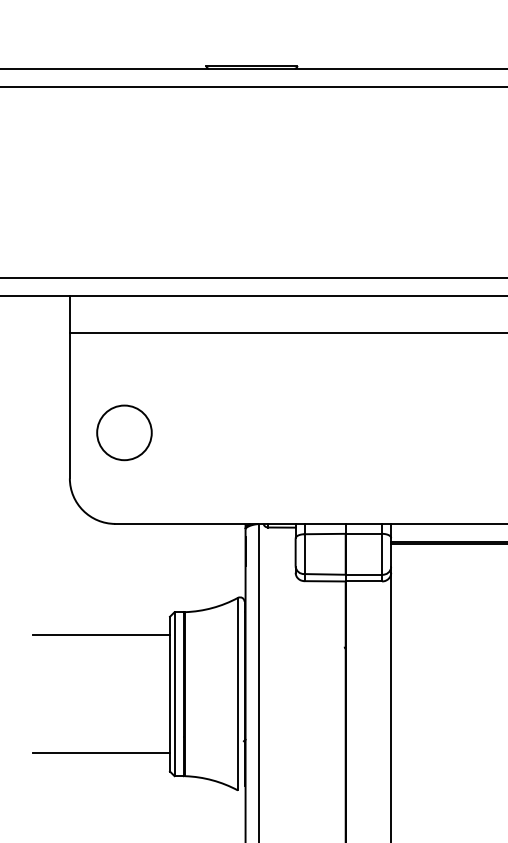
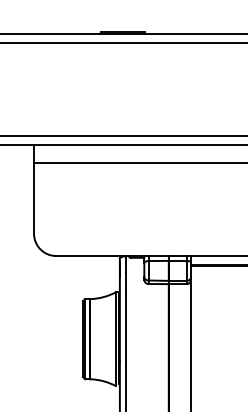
circle: (124, 432) -> (60, 211), removed
line: (101, 635) -> (49, 310), removed
line: (101, 754) -> (49, 368), removed

